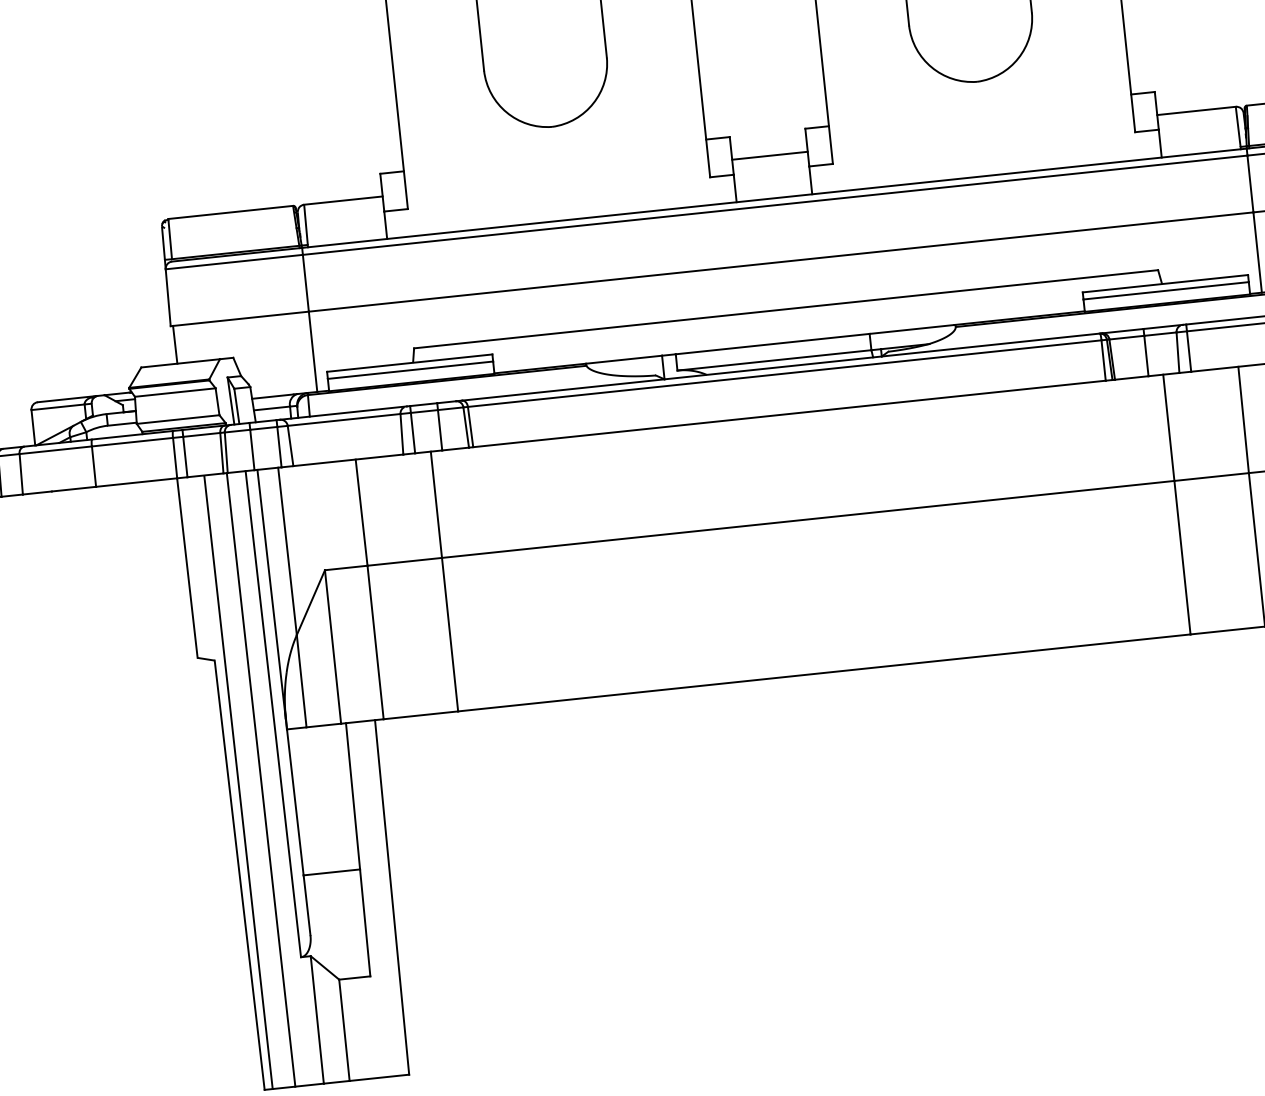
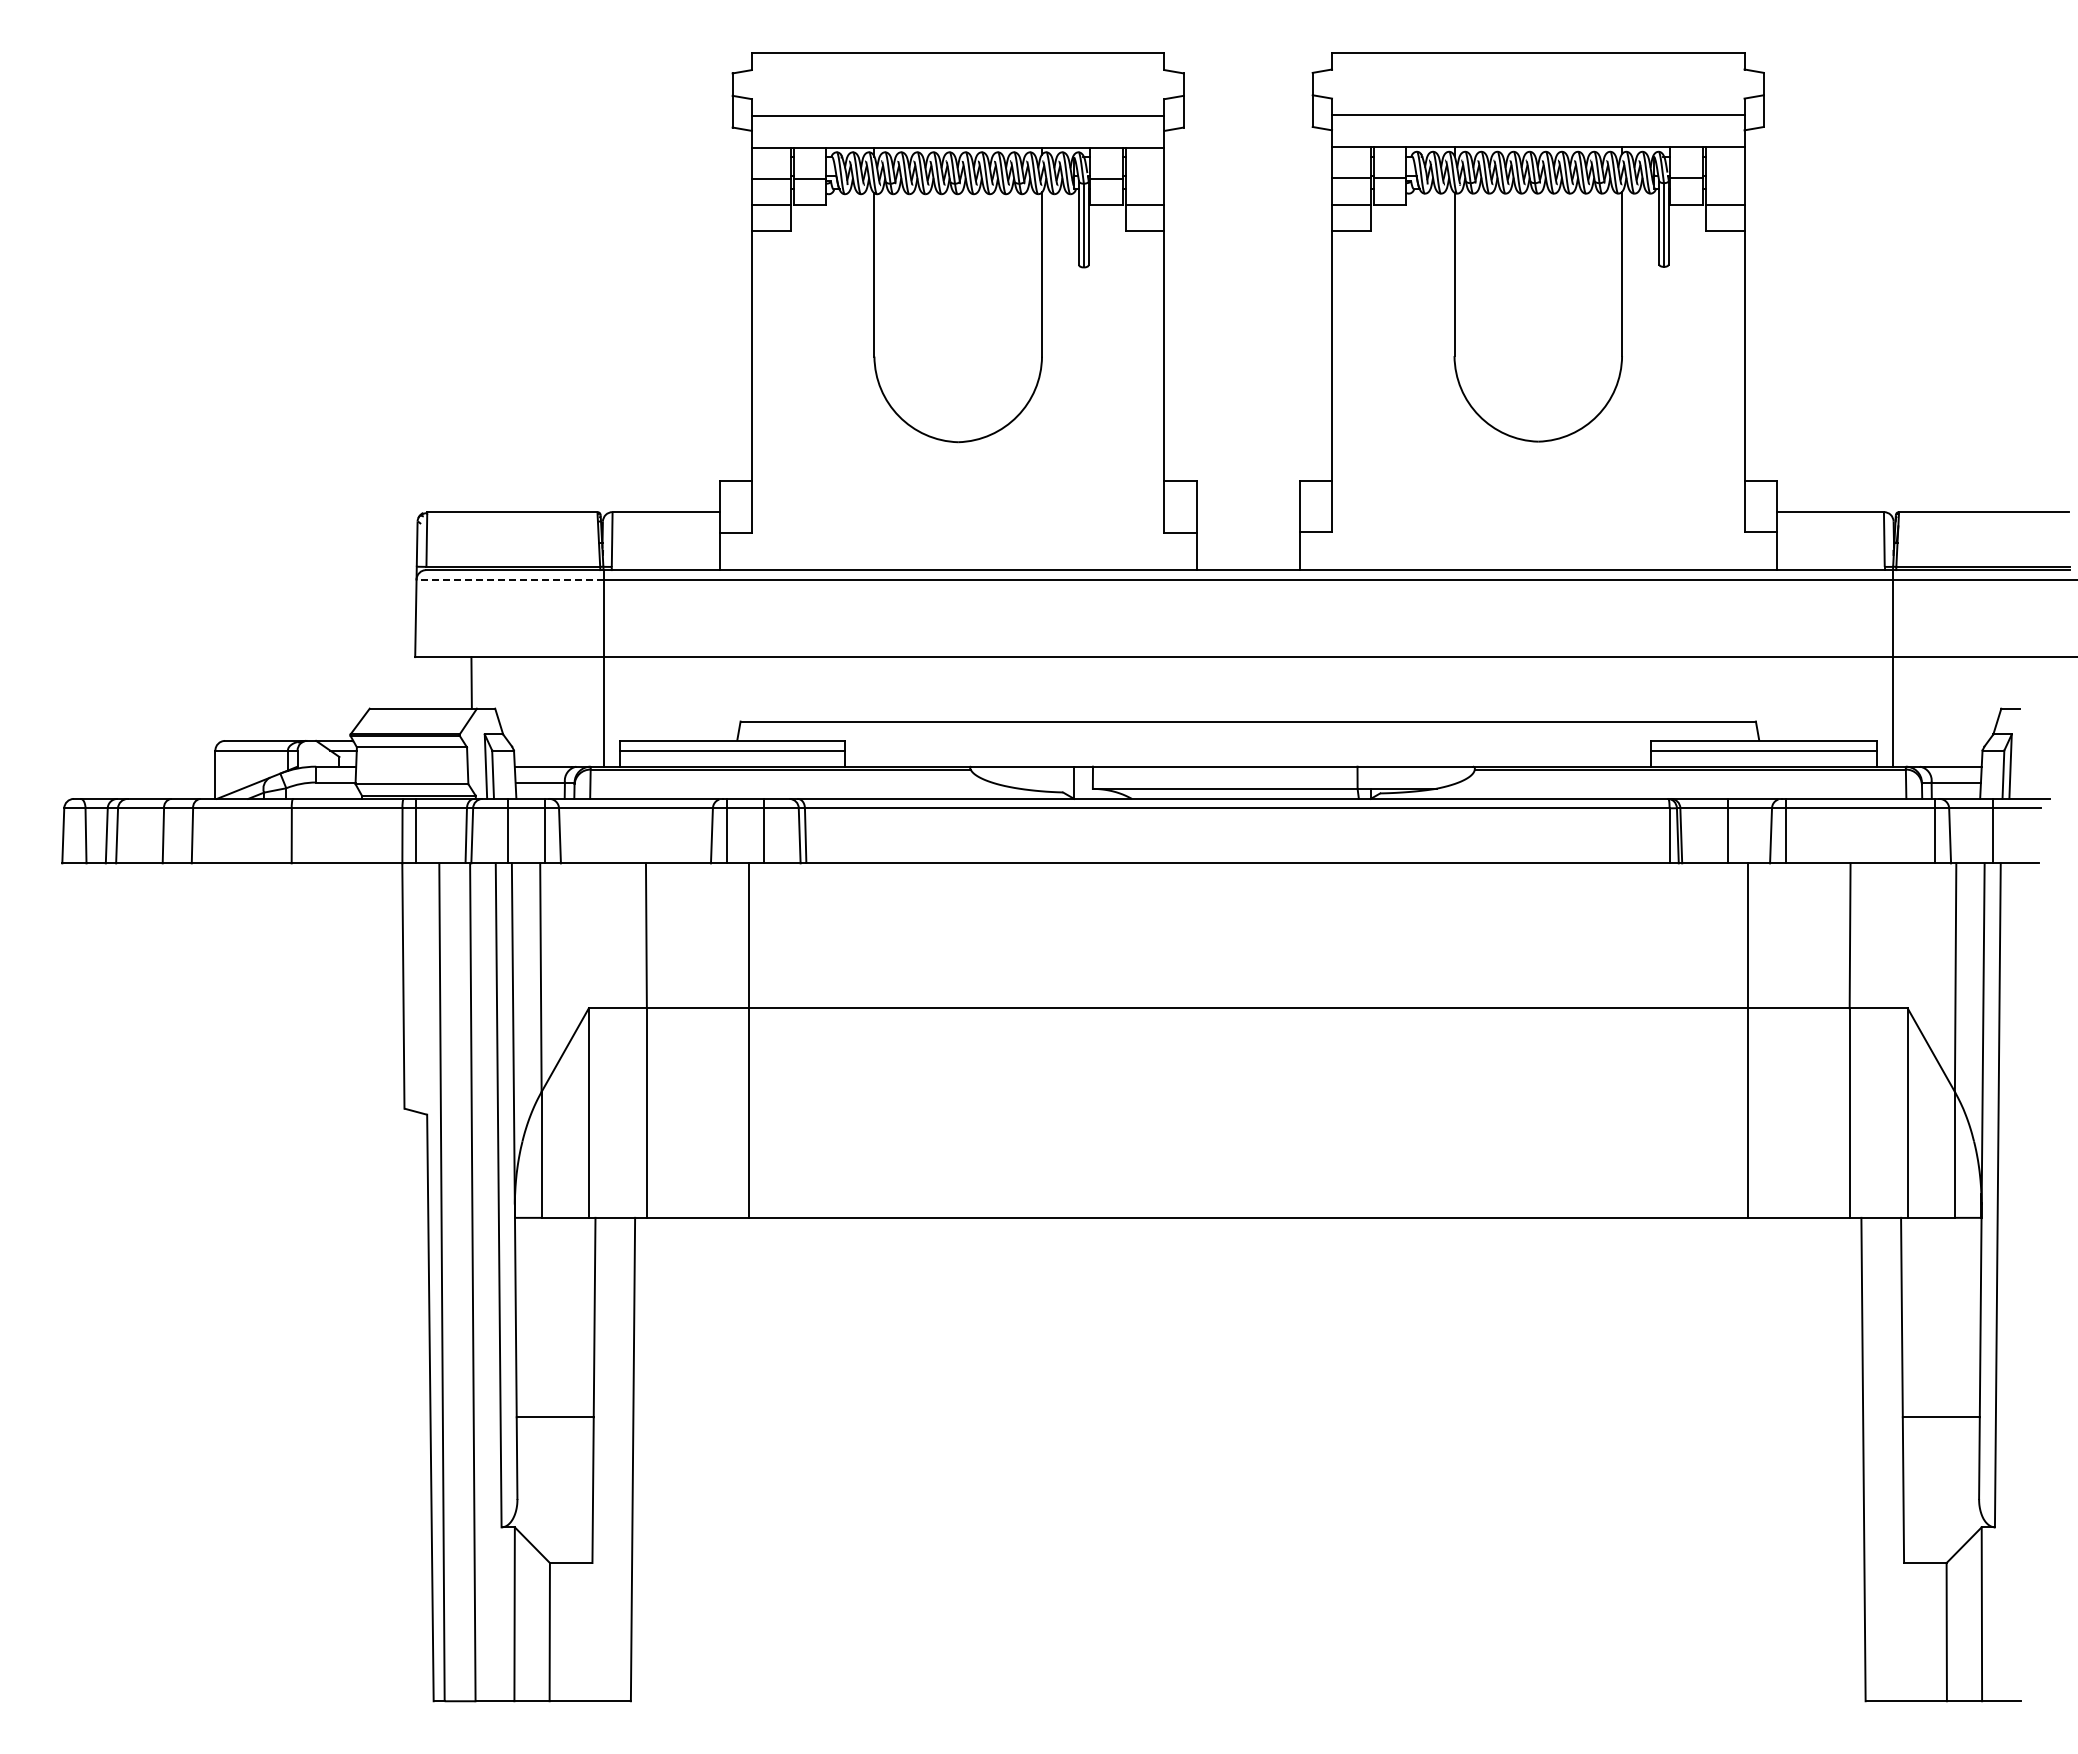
line: (769, 156) -> (1247, 512), removed
line: (234, 261) -> (510, 579), solid -> dashed
line: (175, 344) -> (471, 682), moved

